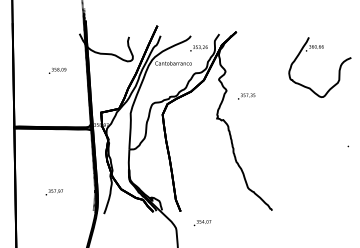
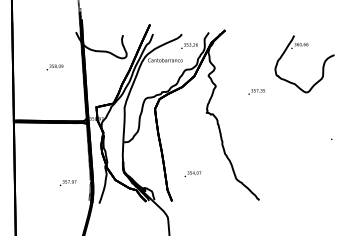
text: (246, 96) -> (256, 91), moved
text: (53, 192) -> (67, 183), moved
text: (202, 223) -> (192, 174), moved

